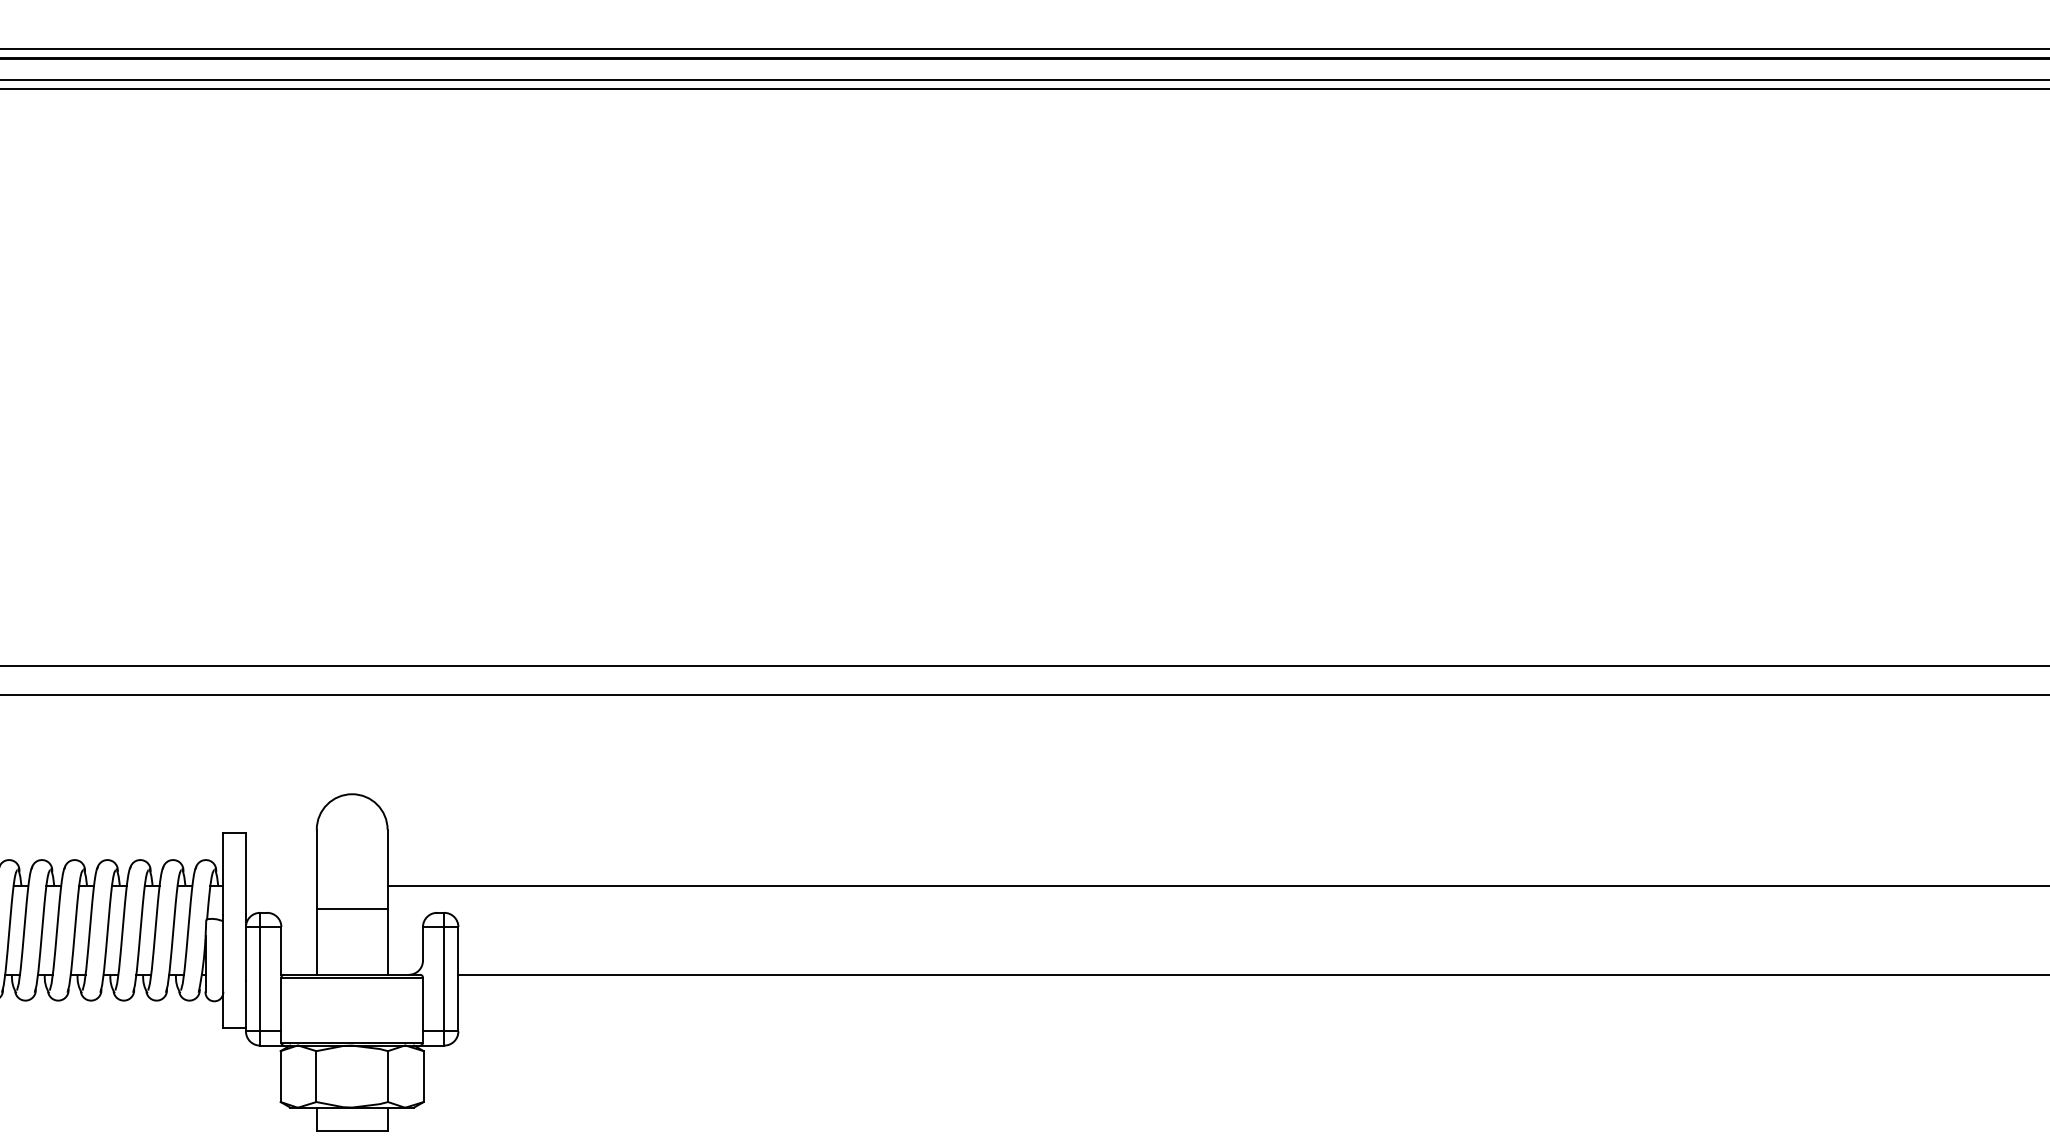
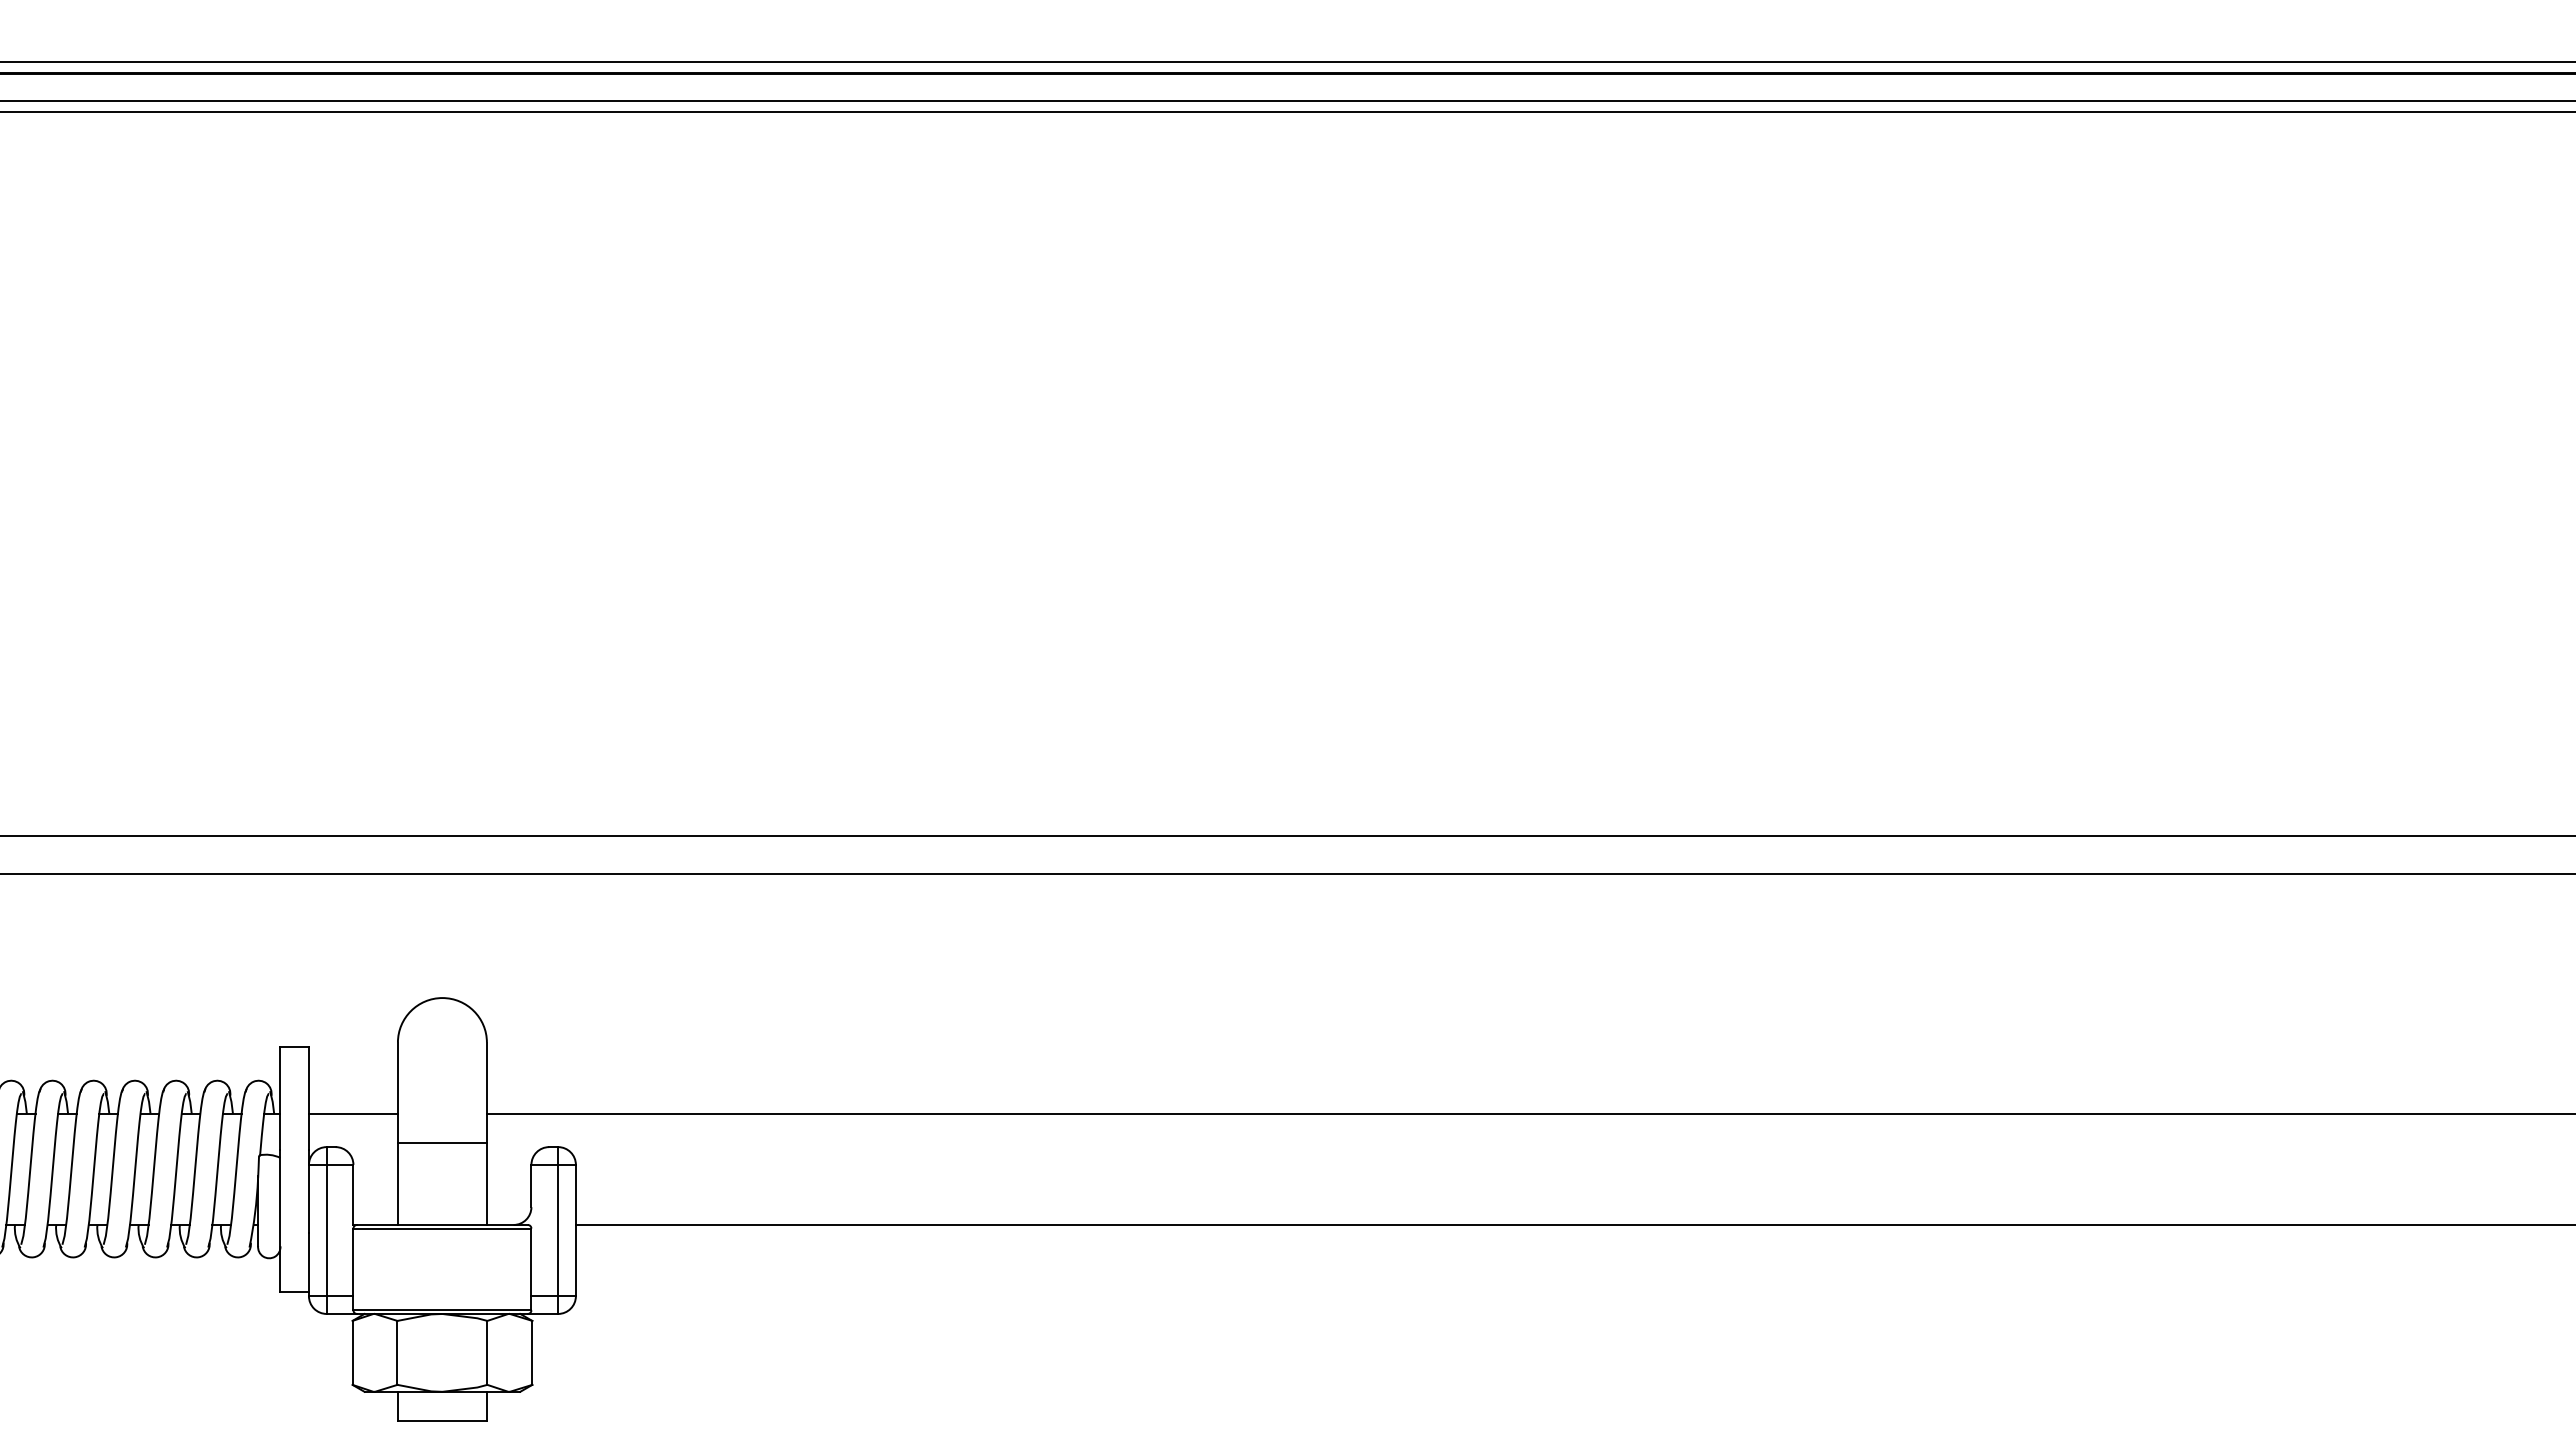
line: (280, 886) -> (352, 1113), added

